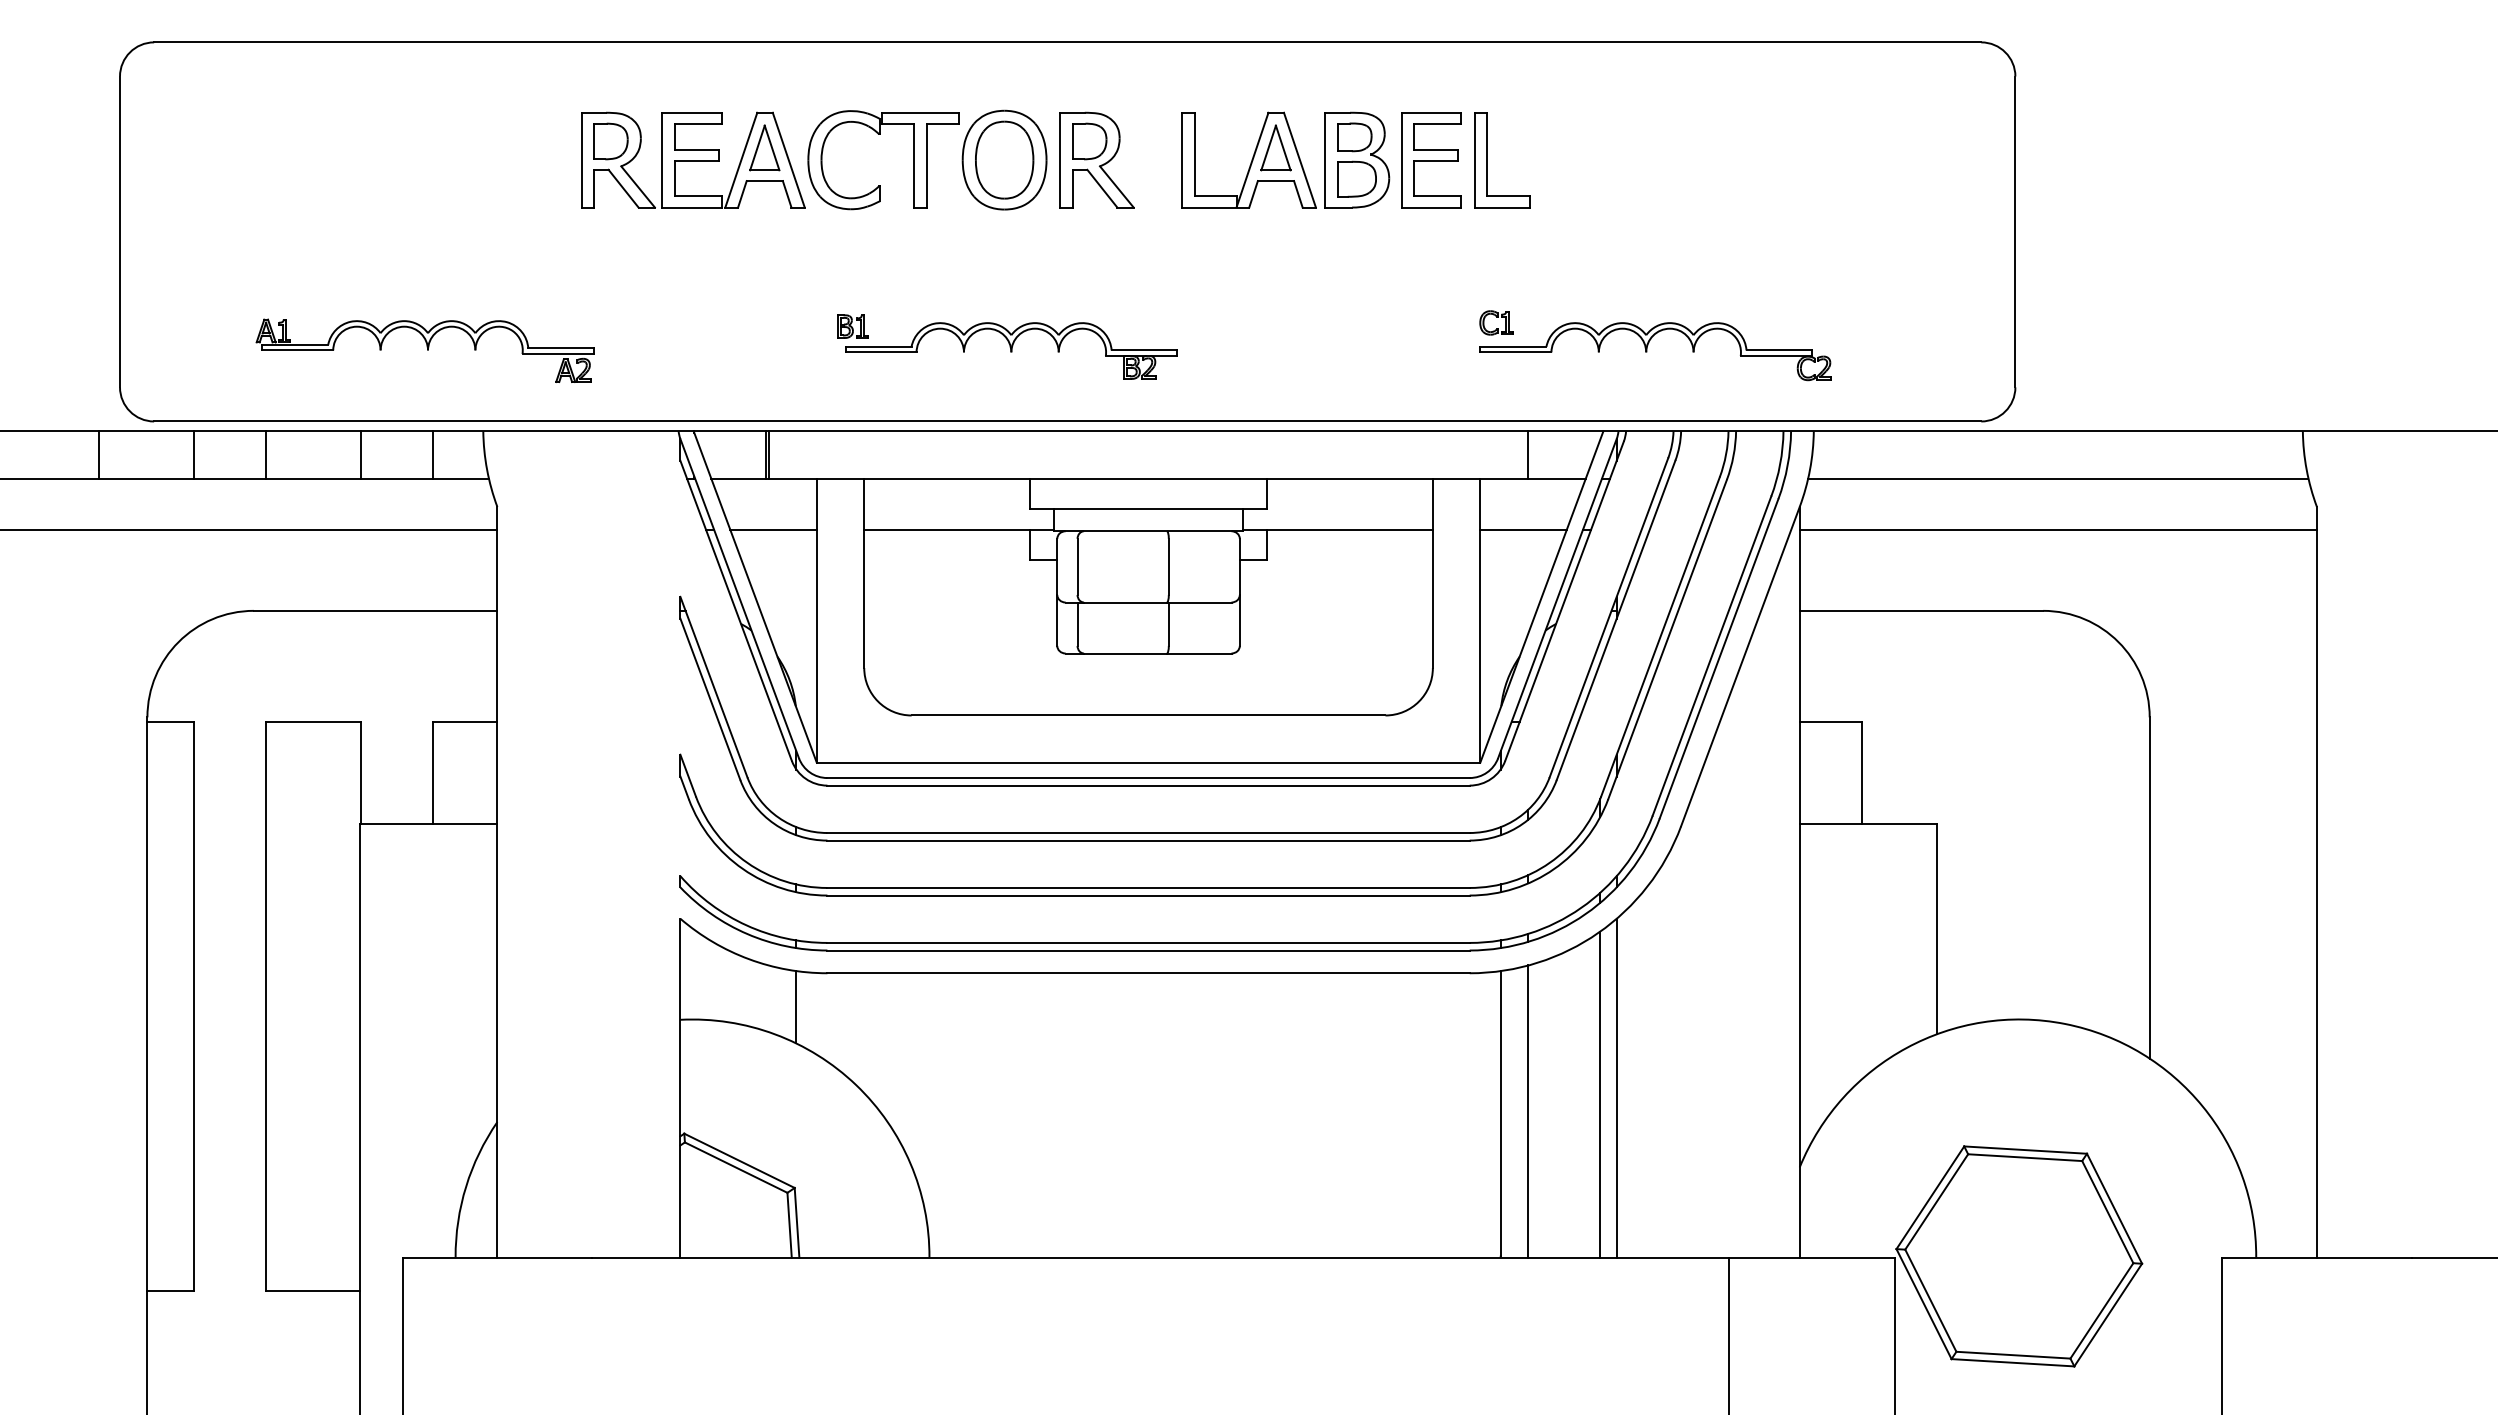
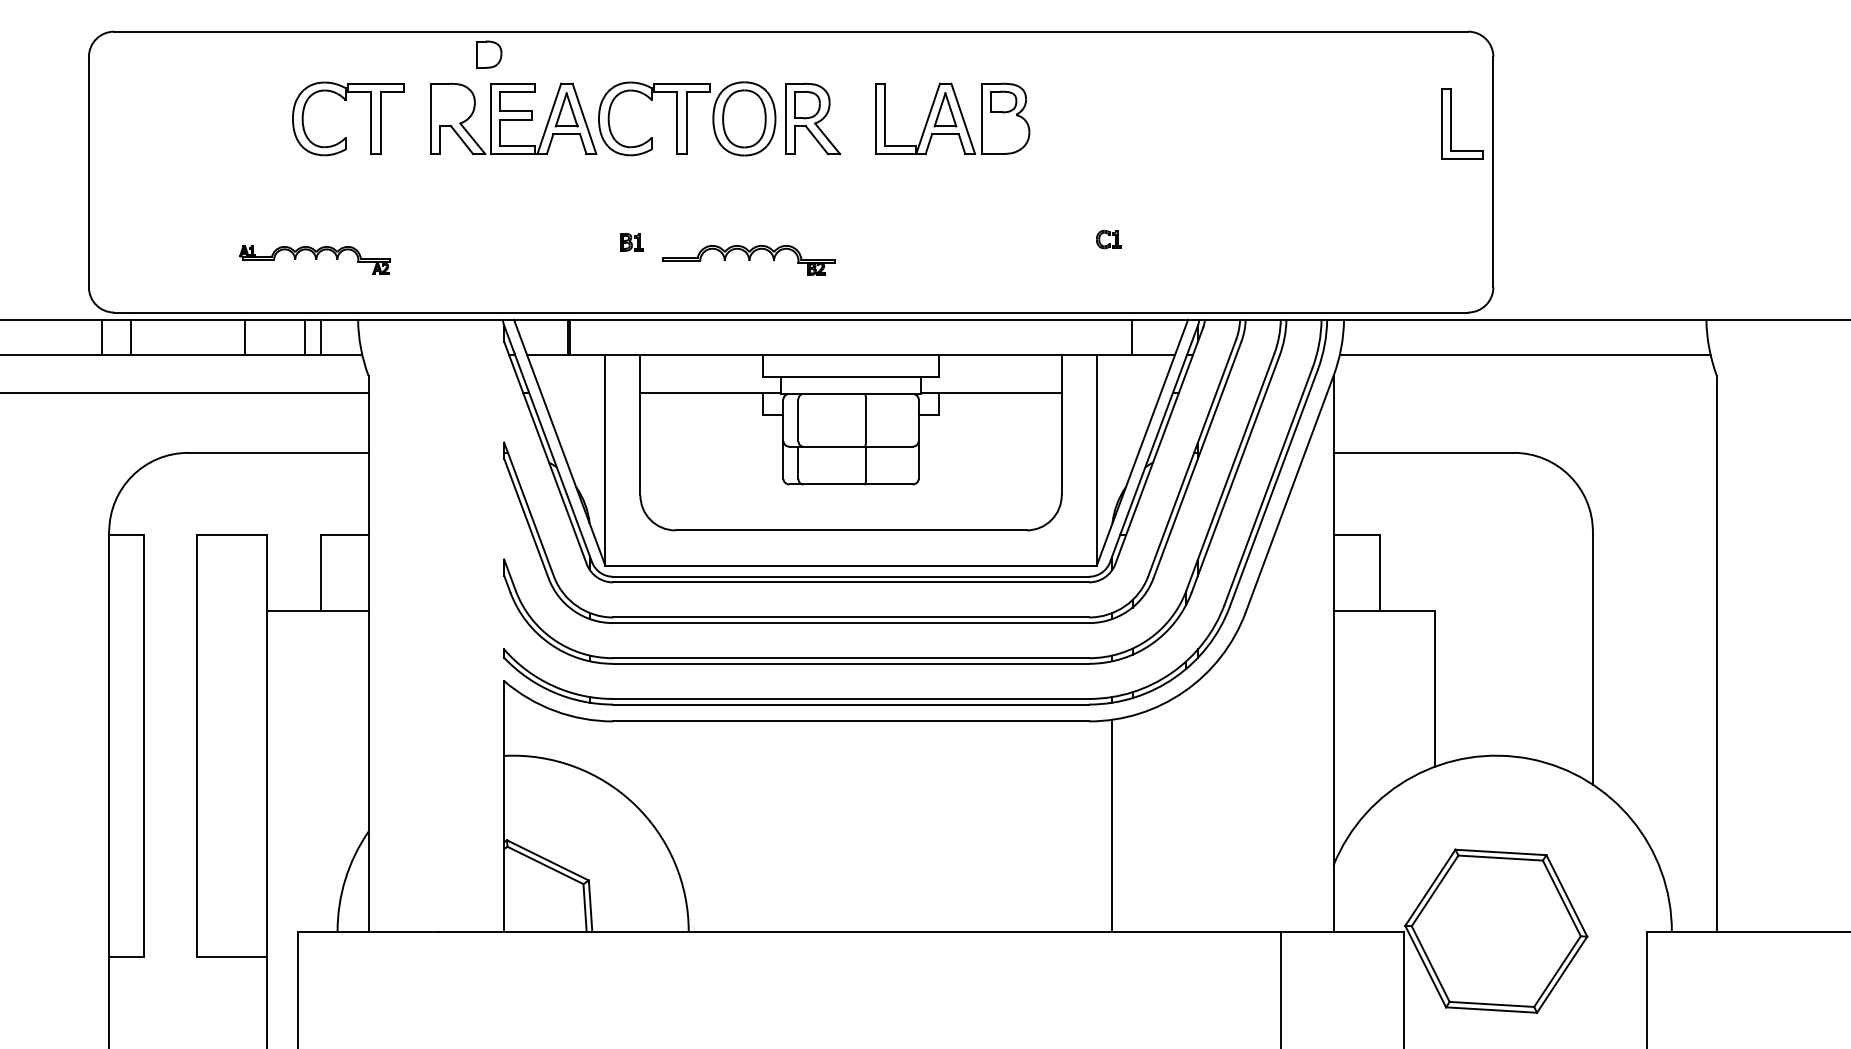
part: (610, 141) -> (488, 54), moved
part: (1431, 160) -> (1060, 119), removed
part: (1487, 160) -> (1451, 124), moved
part: (1356, 178) -> (1005, 132), removed
part: (467, 185) -> (346, 137), added
part: (424, 350) -> (314, 259), size x0.6
part: (1011, 350) -> (749, 259), size x0.7
part: (1647, 351) -> (1220, 260), removed
line: (99, 454) -> (131, 337), moved
line: (194, 454) -> (102, 337), moved
line: (266, 454) -> (244, 337), moved
line: (360, 454) -> (304, 337), moved
line: (773, 529) -> (573, 392), removed
line: (1523, 529) -> (1128, 392), removed
line: (2057, 529) -> (1524, 392), removed
line: (796, 1007) -> (590, 746), removed
line: (1616, 1087) -> (1197, 806), removed
line: (1600, 1094) -> (1185, 811), removed
line: (1528, 1111) -> (1132, 823), removed

